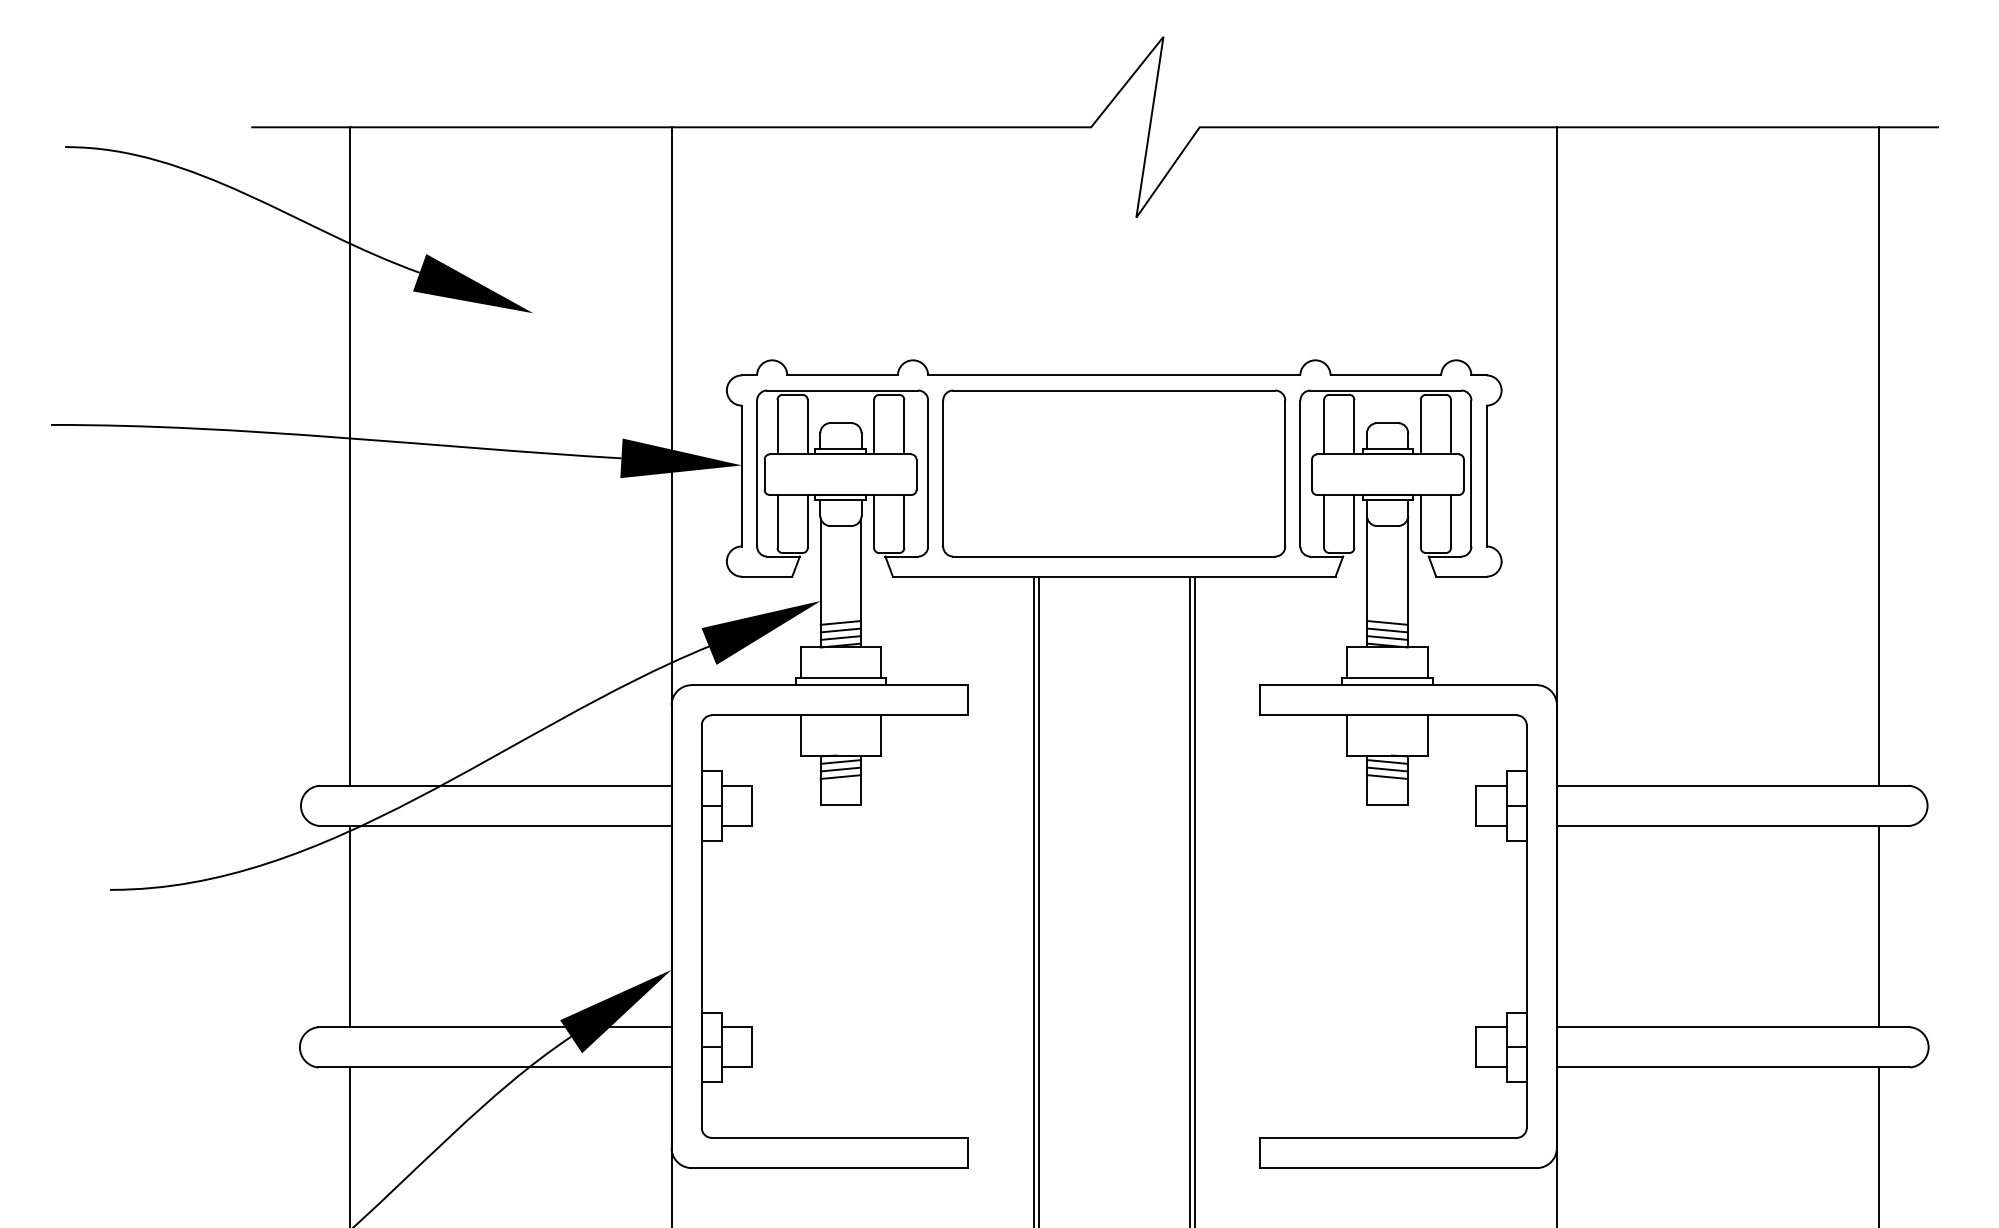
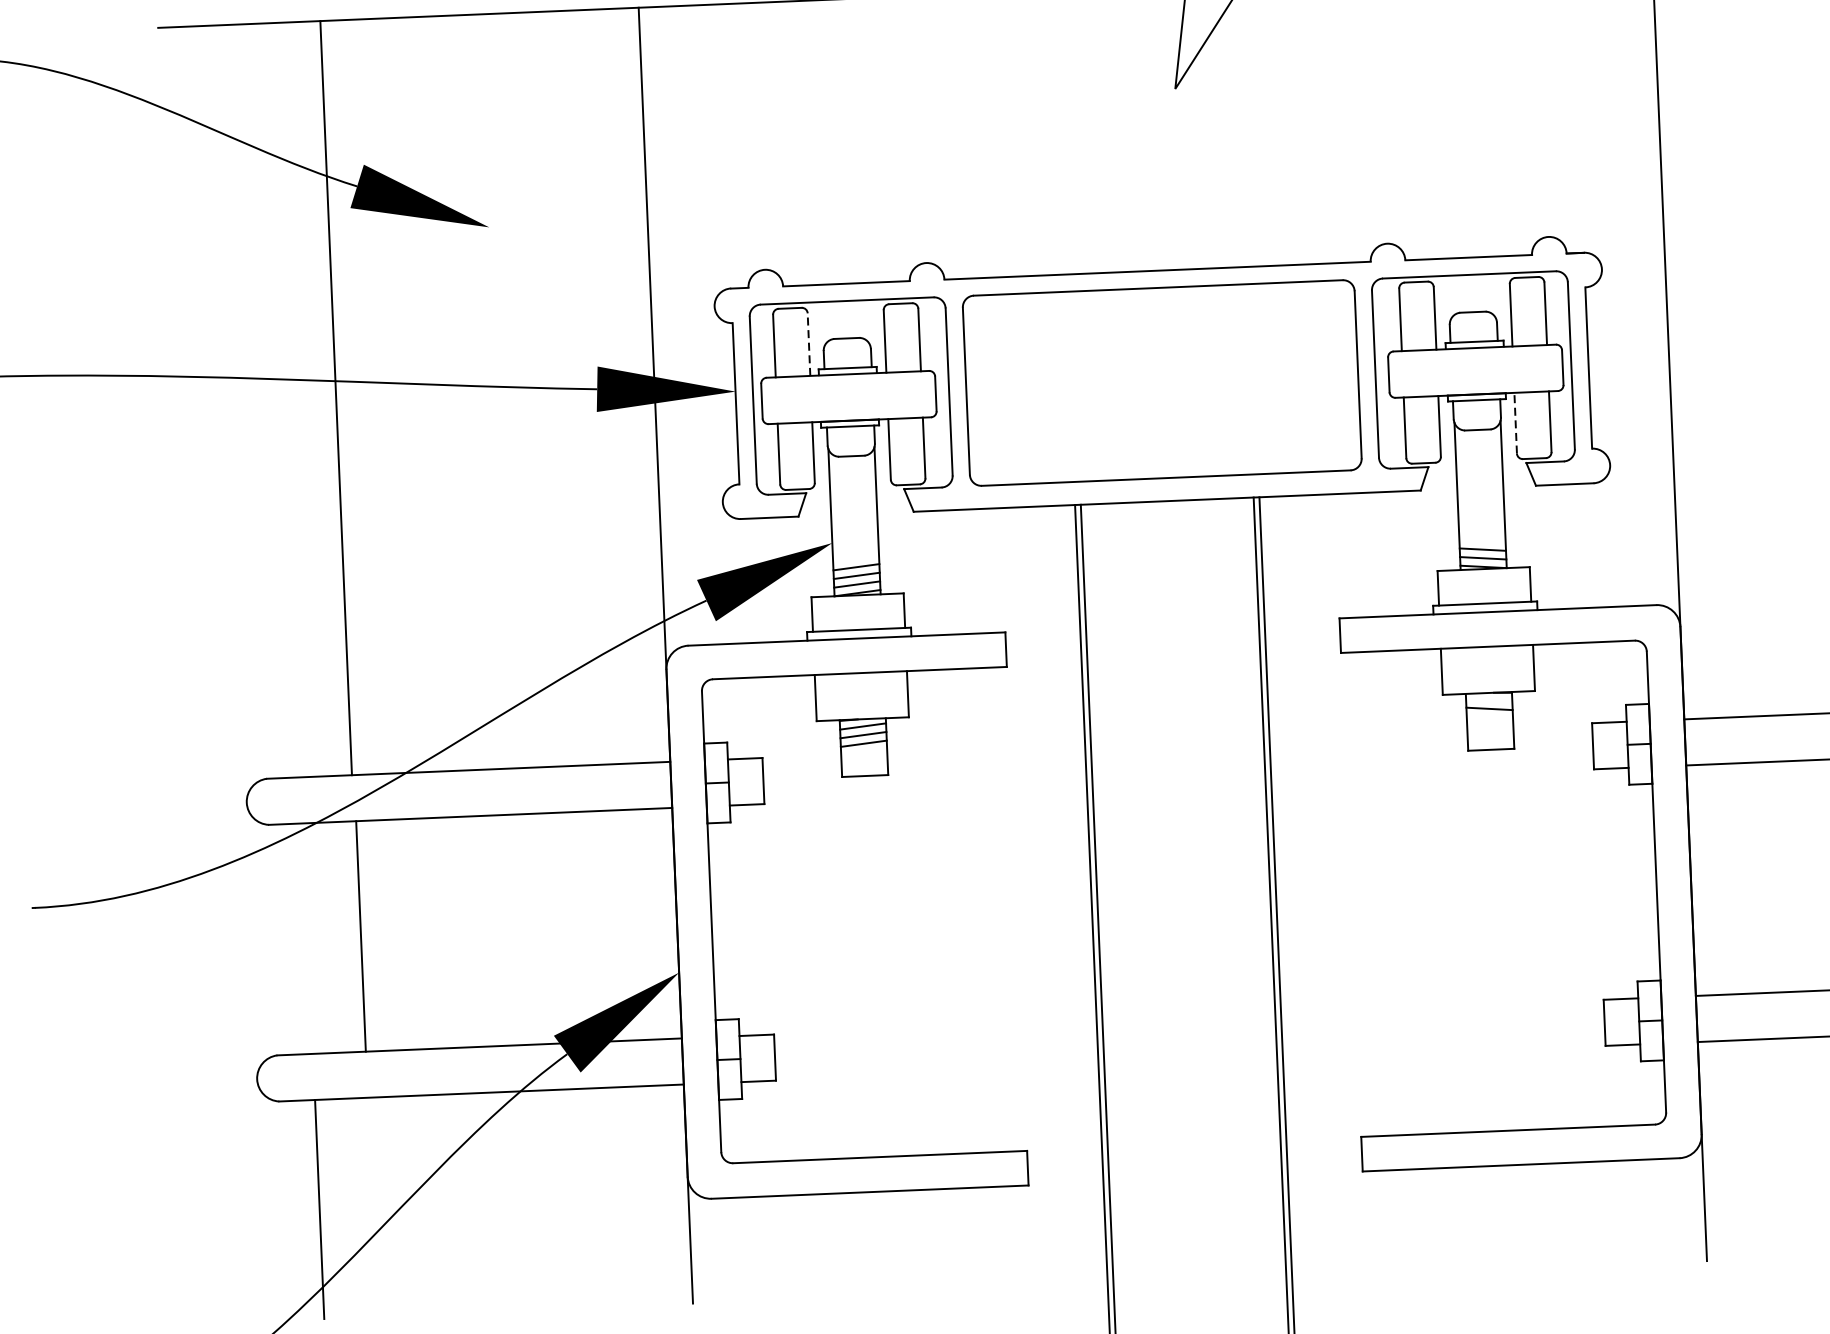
line: (807, 426) -> (808, 343), solid -> dashed
line: (349, 456) -> (335, 398), moved
line: (1420, 520) -> (1515, 422), solid -> dashed
line: (1387, 622) -> (1482, 540), removed
line: (1387, 761) -> (1489, 699), removed
line: (1387, 776) -> (1489, 716), removed
line: (349, 926) -> (360, 936), moved

